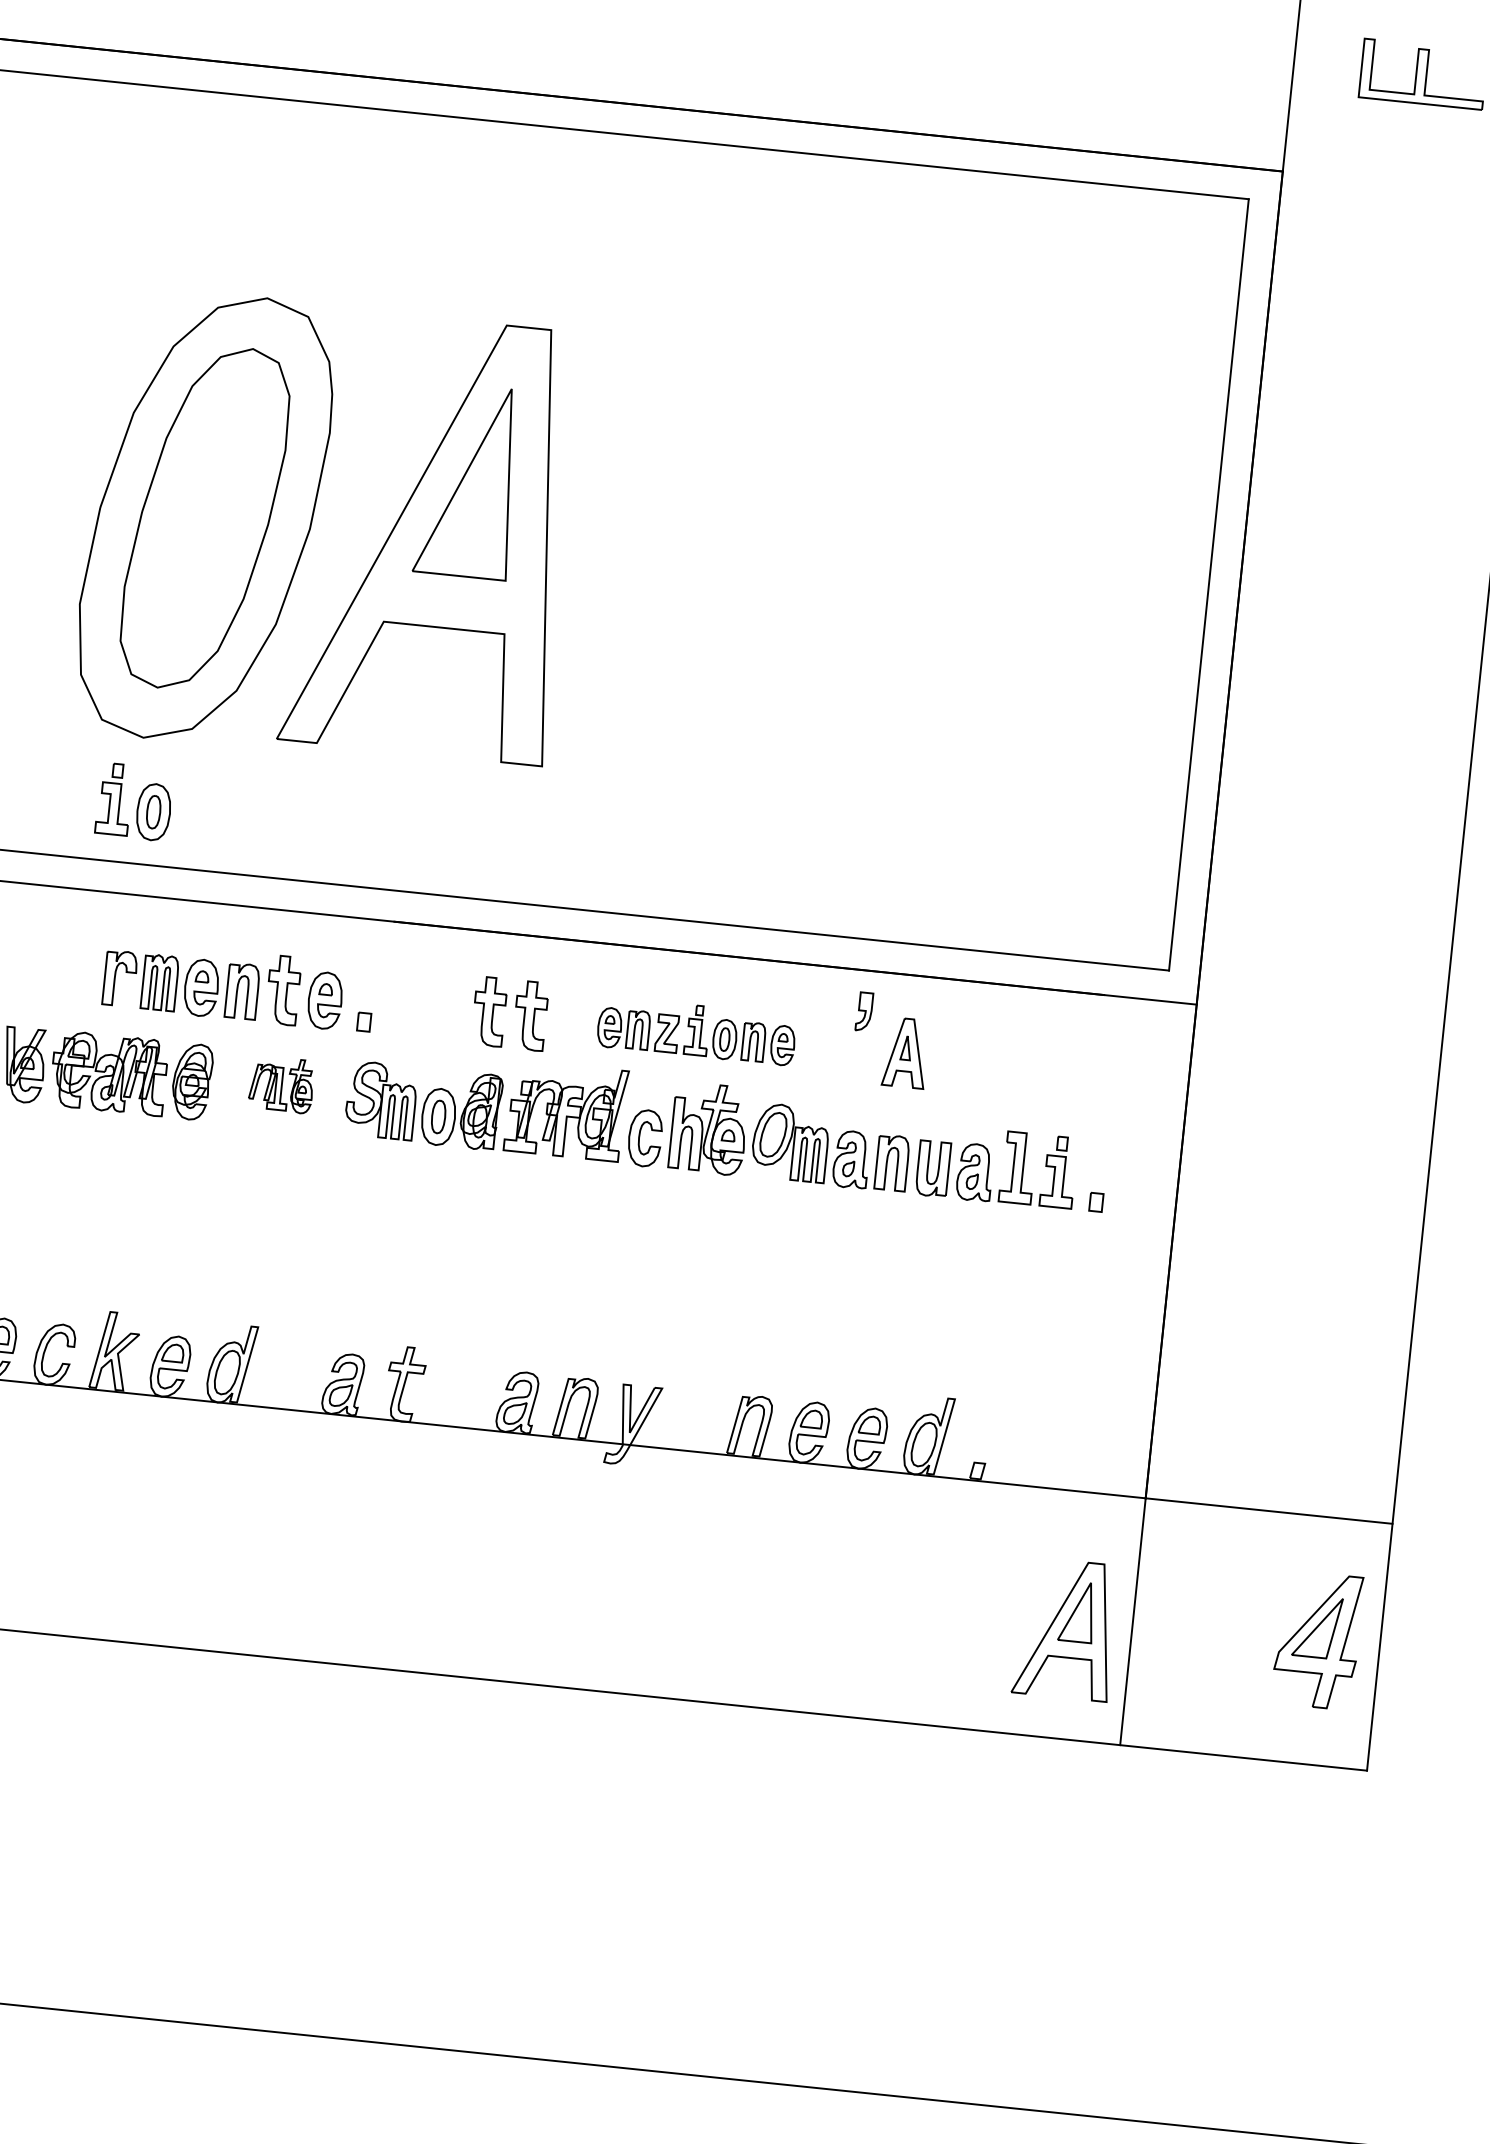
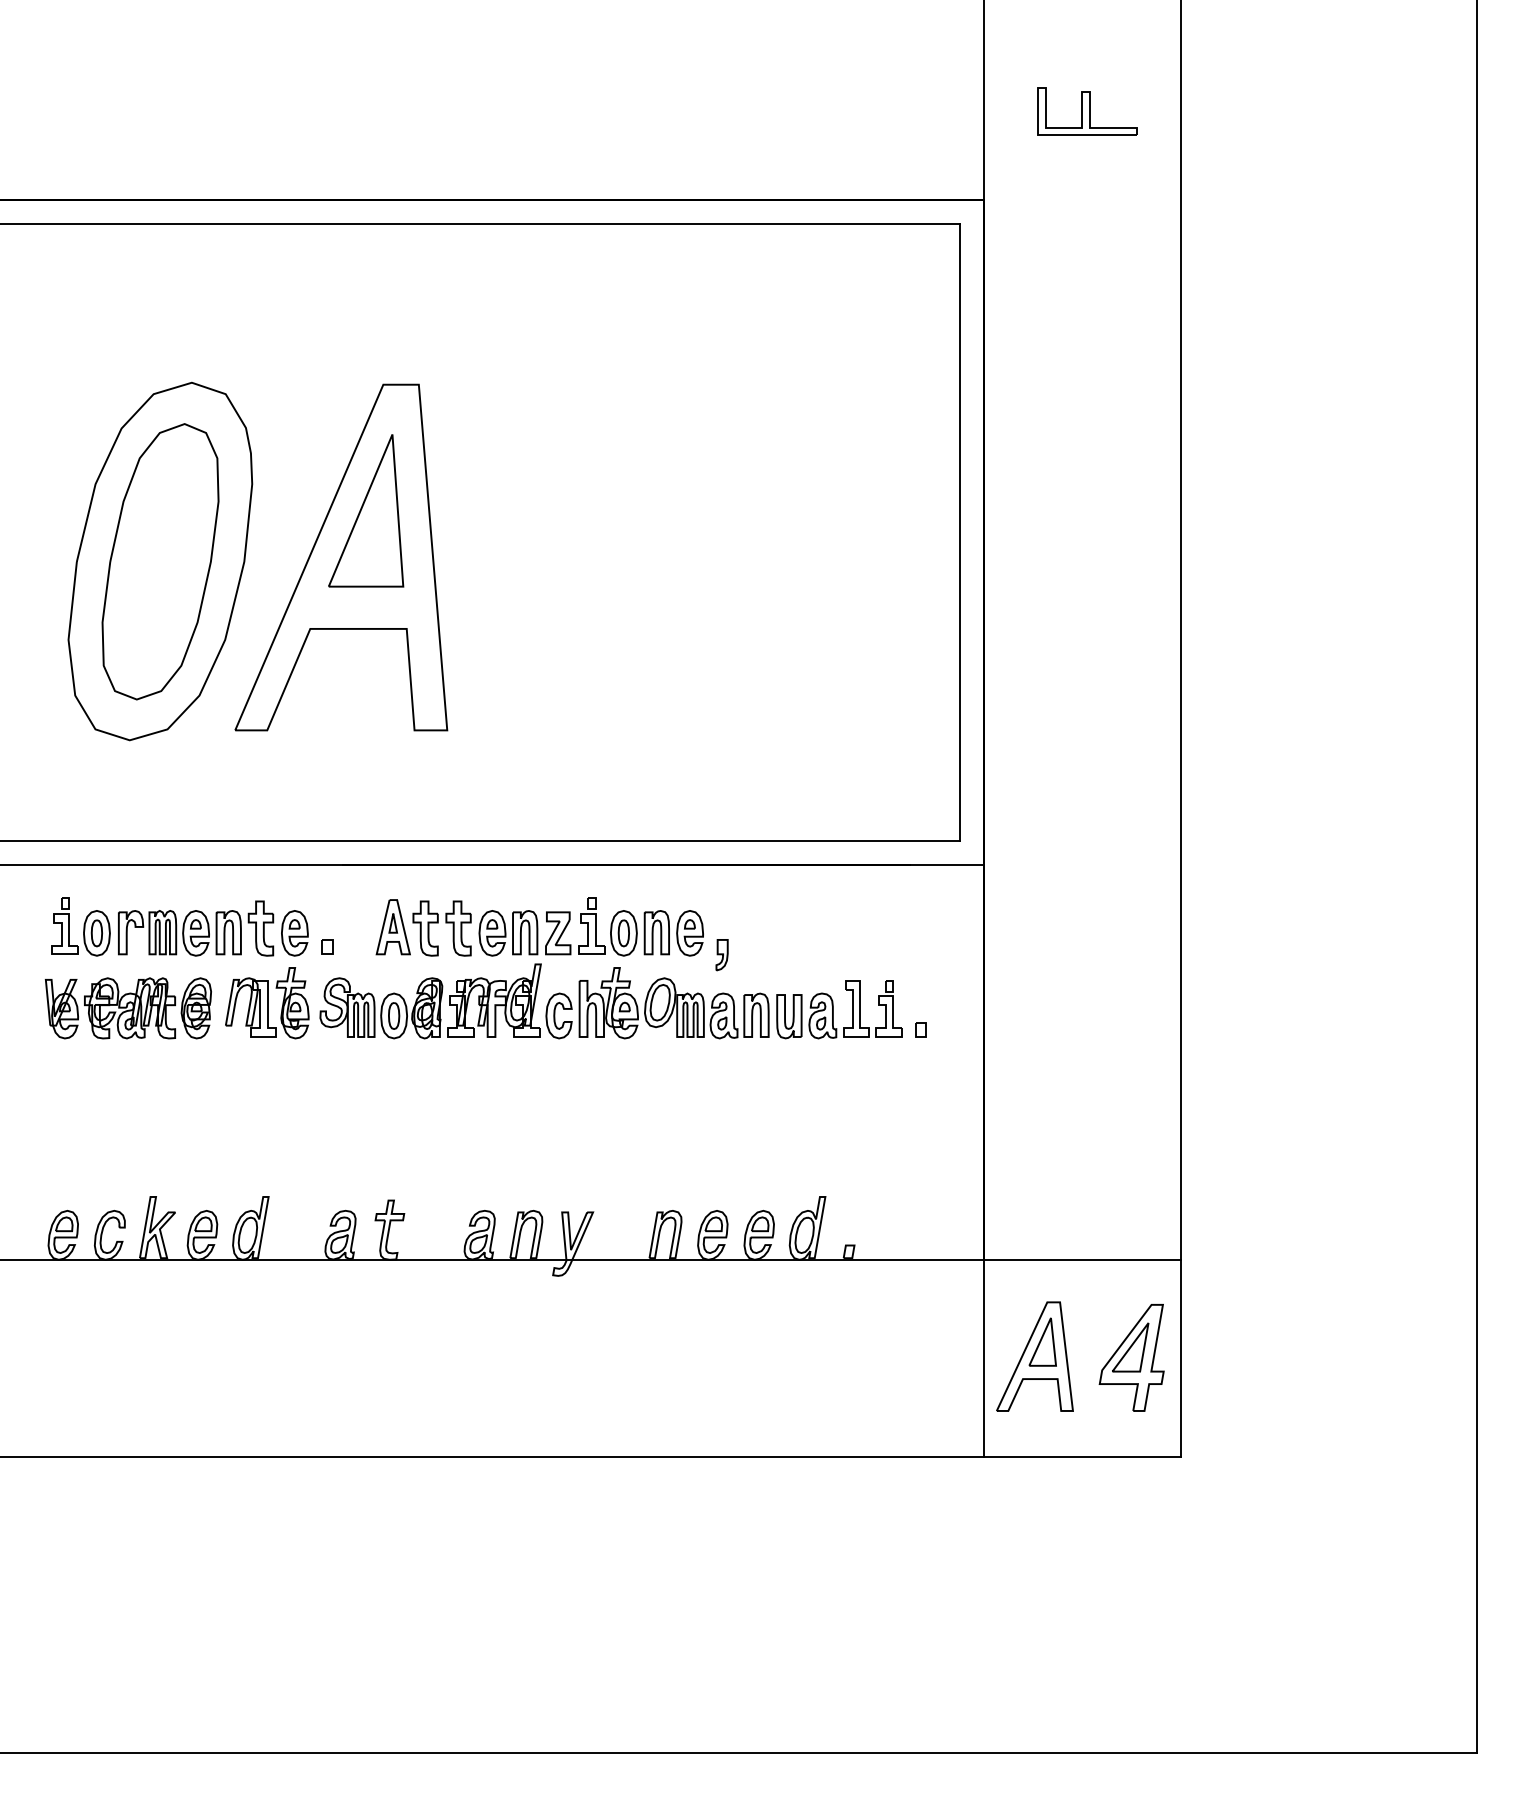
part: (134, 801) -> (80, 926), moved
part: (863, 1012) -> (721, 955), moved
part: (696, 1030) -> (590, 926), size x1.43
part: (904, 1053) -> (392, 927), moved
part: (281, 1084) -> (267, 1003), size x1.67
part: (1065, 1628) -> (1034, 1356), moved

